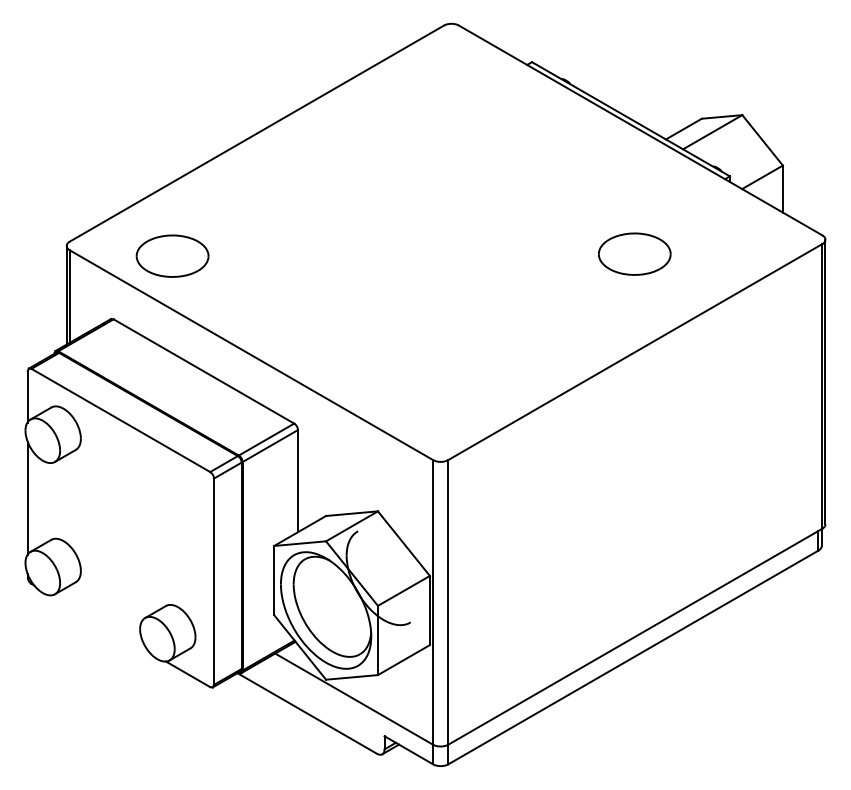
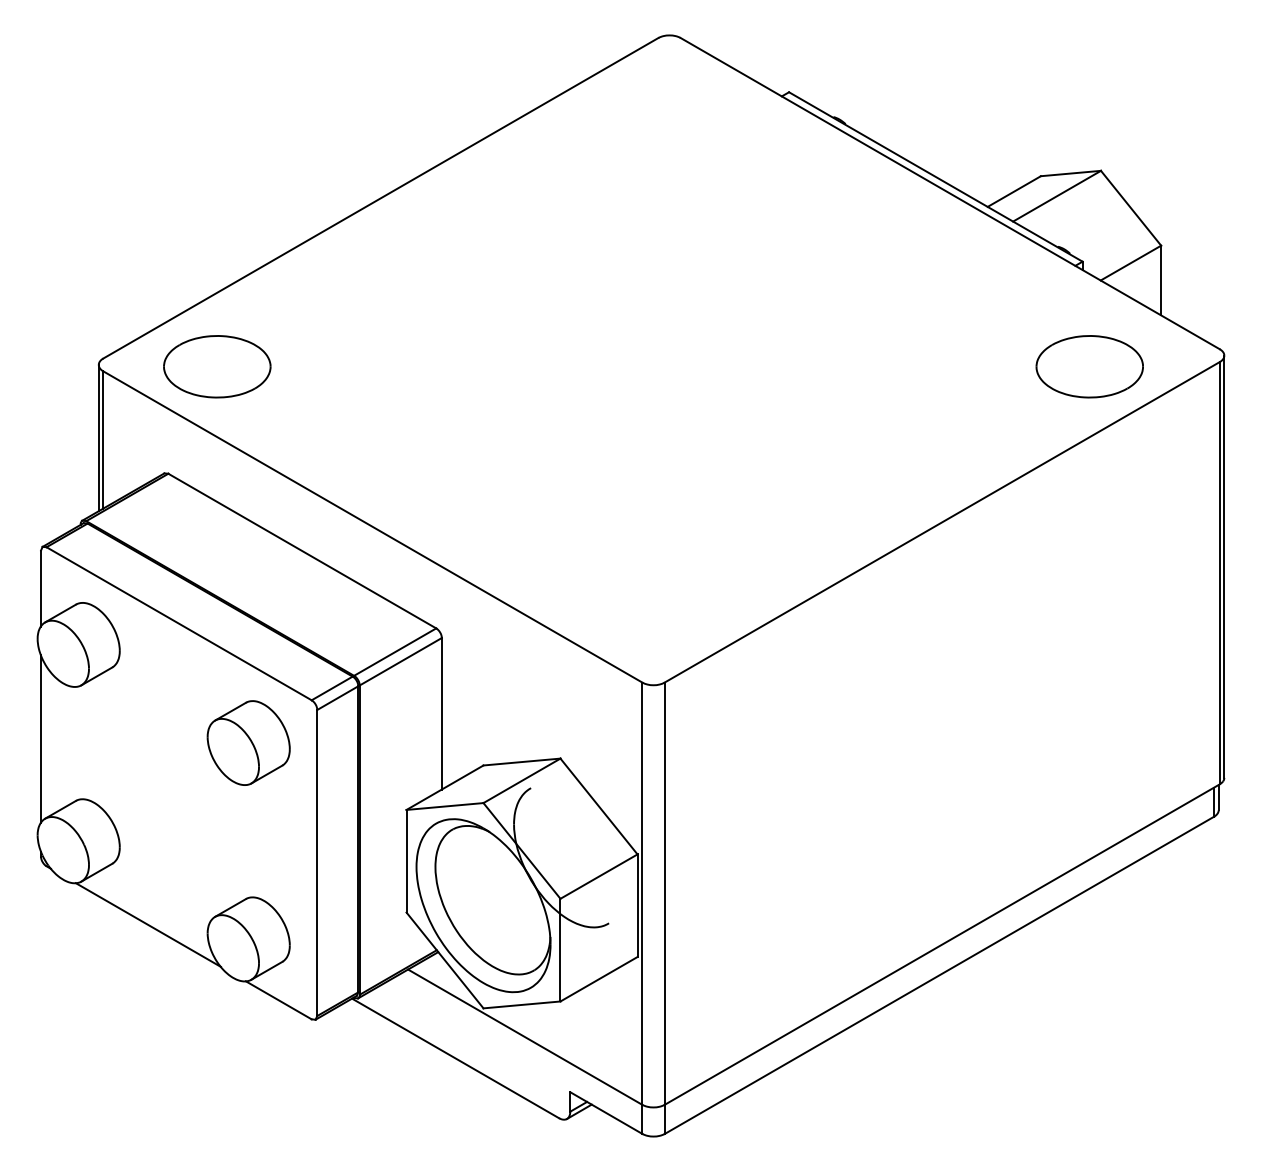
part: (634, 253) -> (1089, 365), moved
part: (172, 255) -> (217, 365), moved
part: (167, 500) -> (248, 742), added
line: (100, 623) -> (148, 924), added

